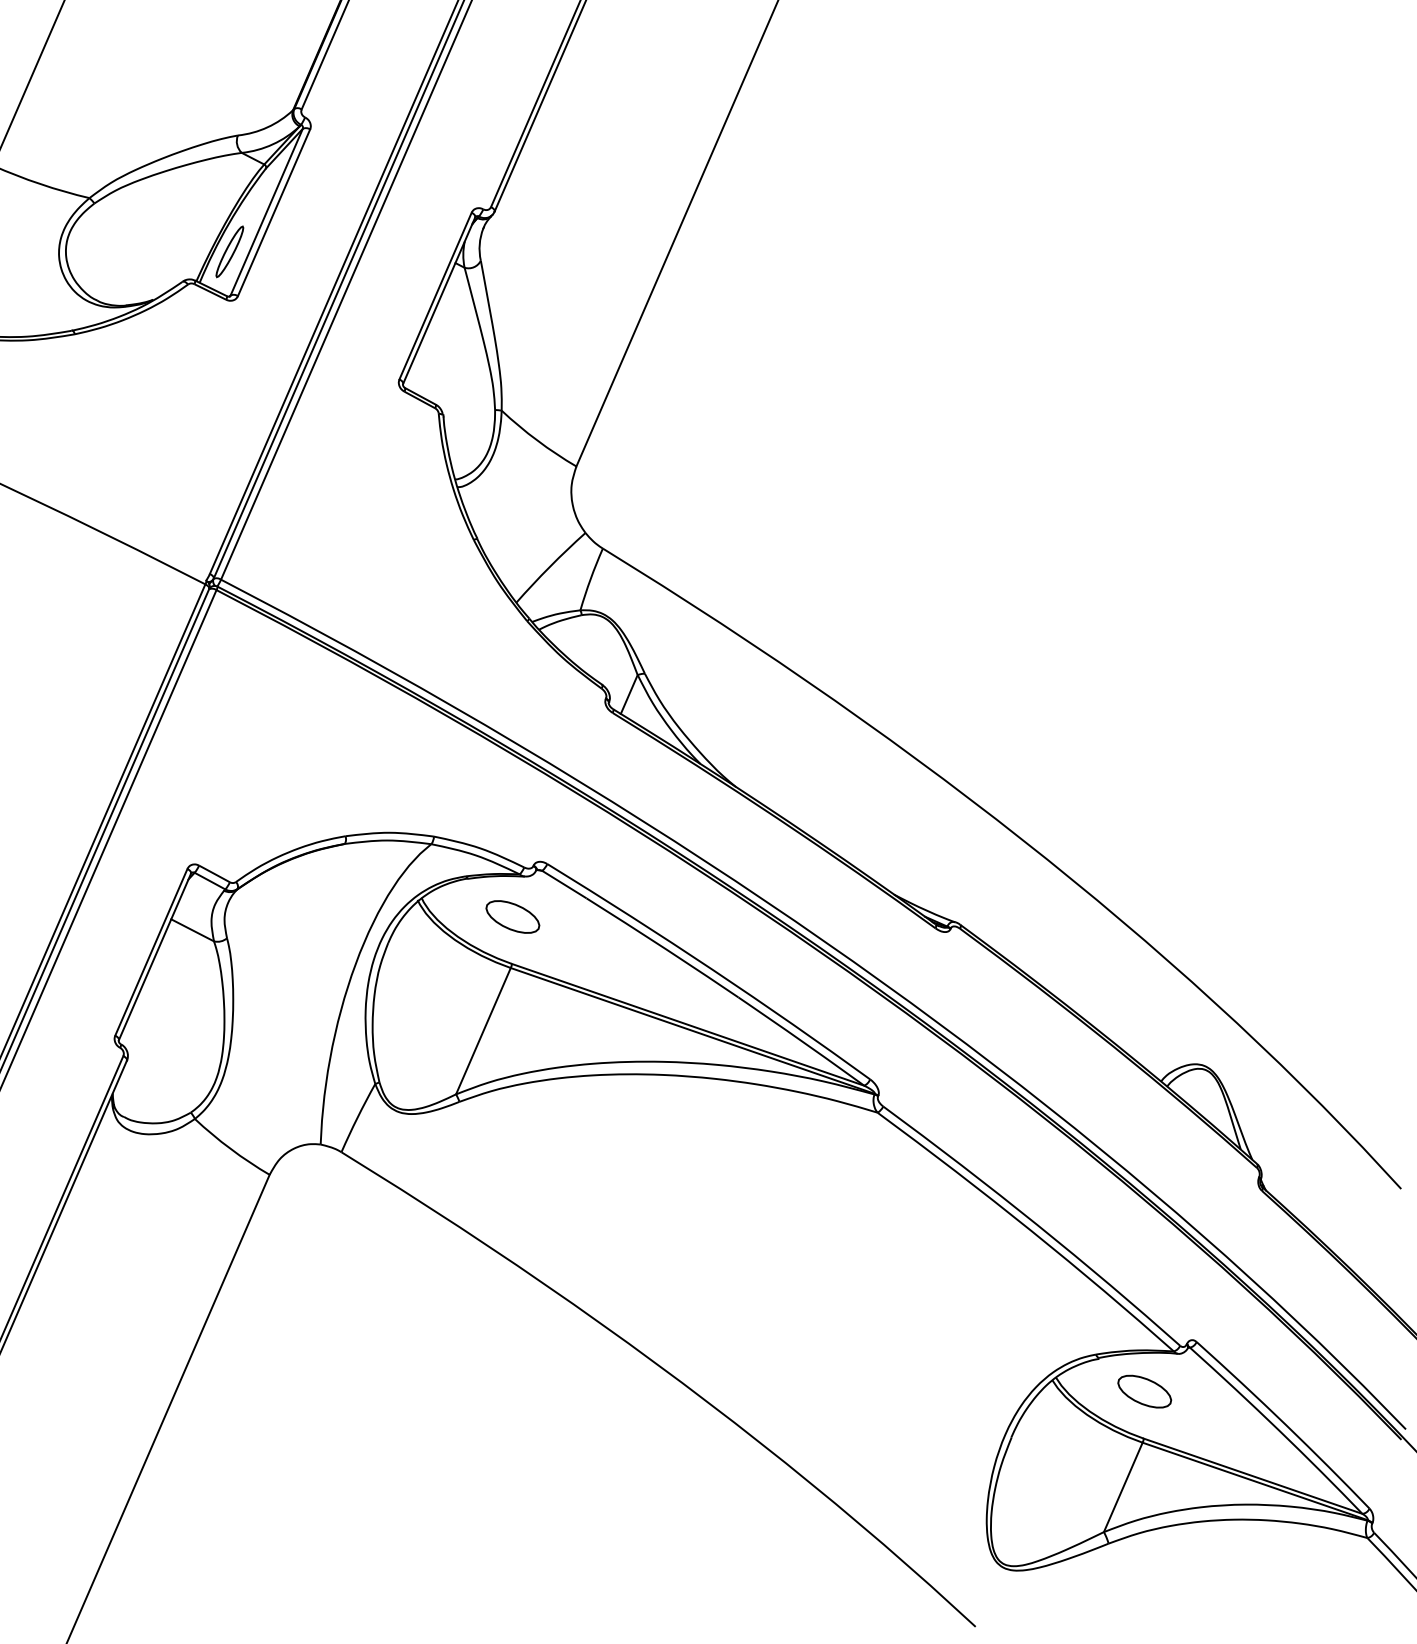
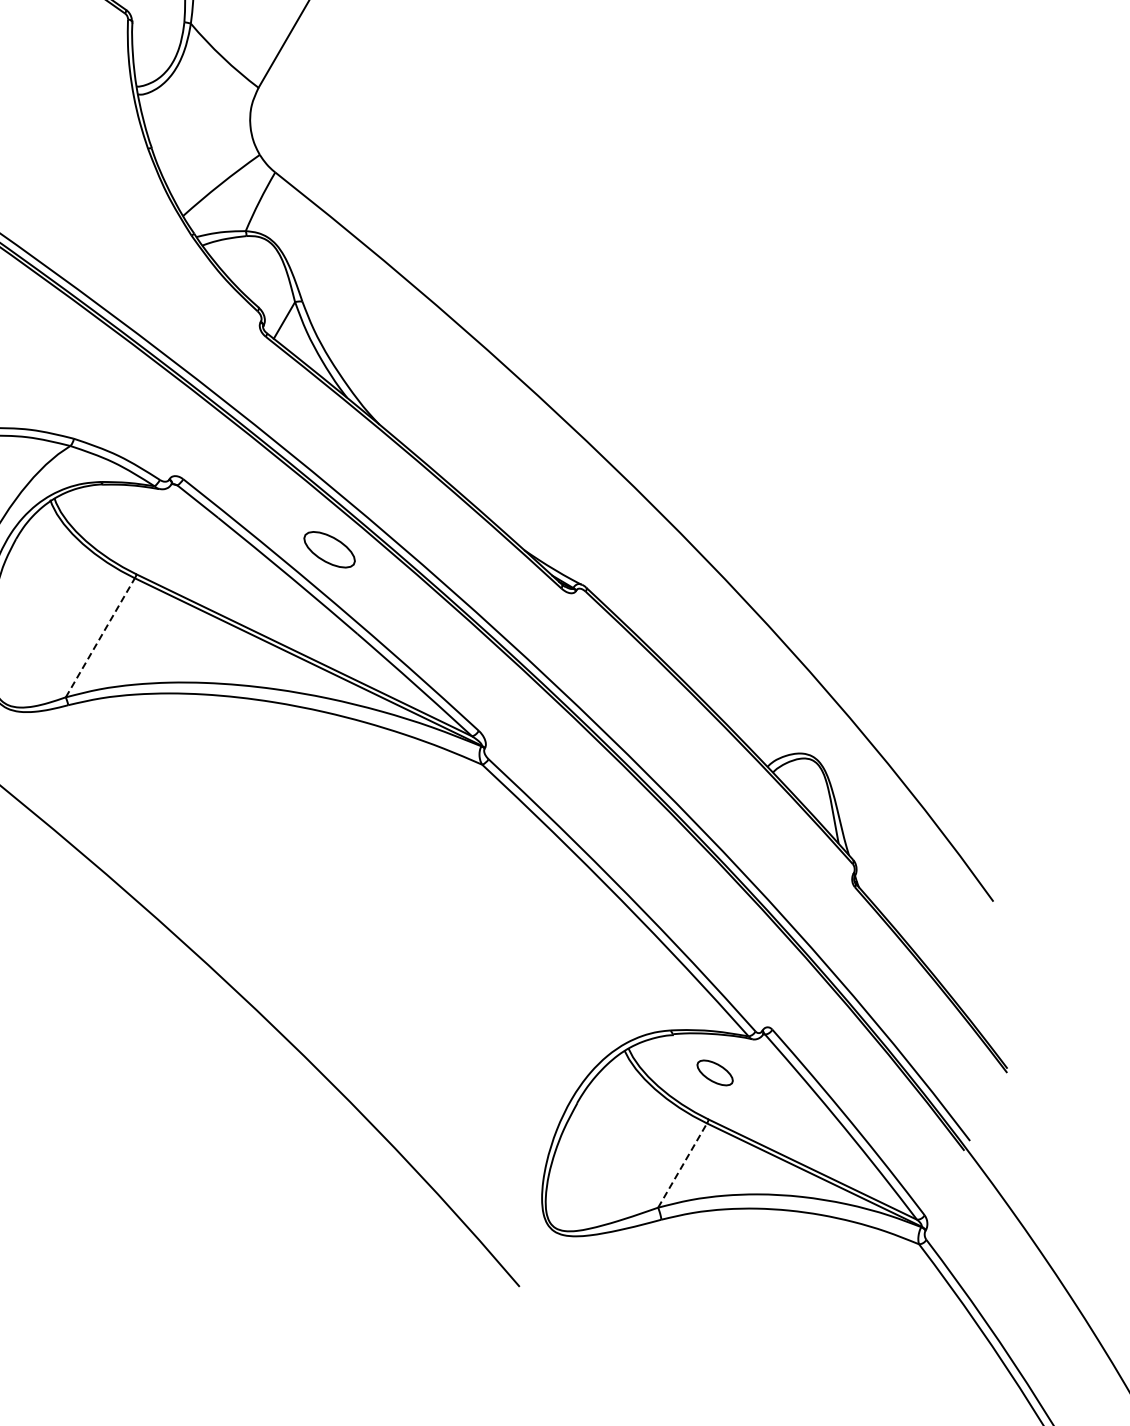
part: (512, 916) -> (329, 549), moved
line: (483, 1031) -> (100, 638), solid -> dashed
part: (1144, 1391) -> (714, 1072), size x0.7
line: (1123, 1487) -> (682, 1165), solid -> dashed

